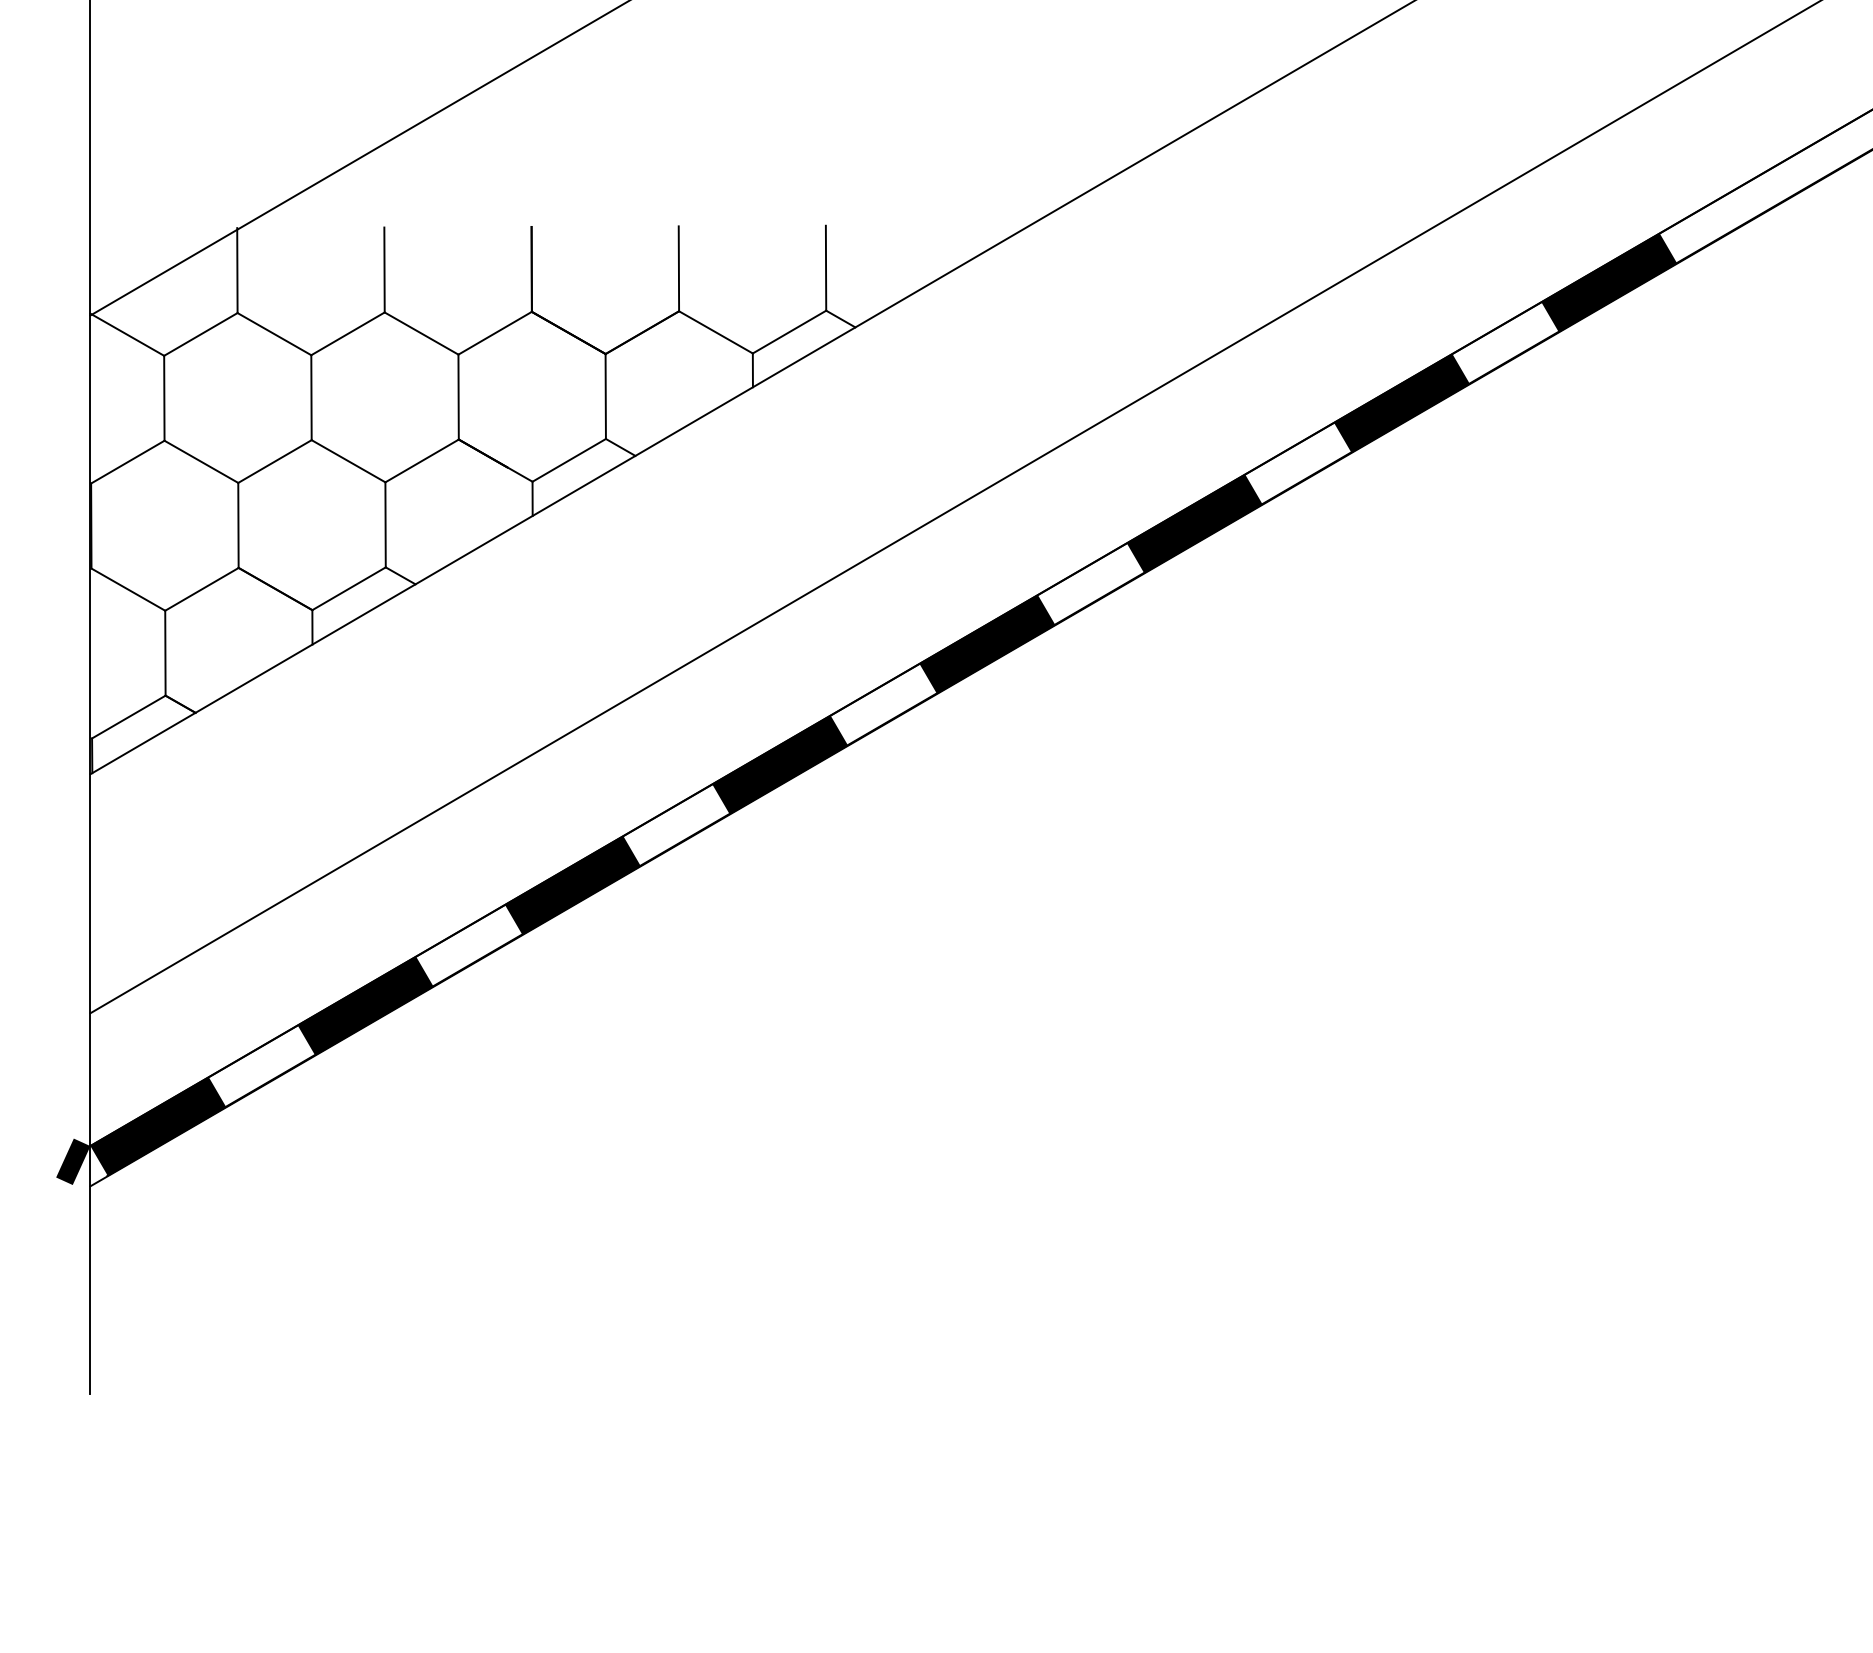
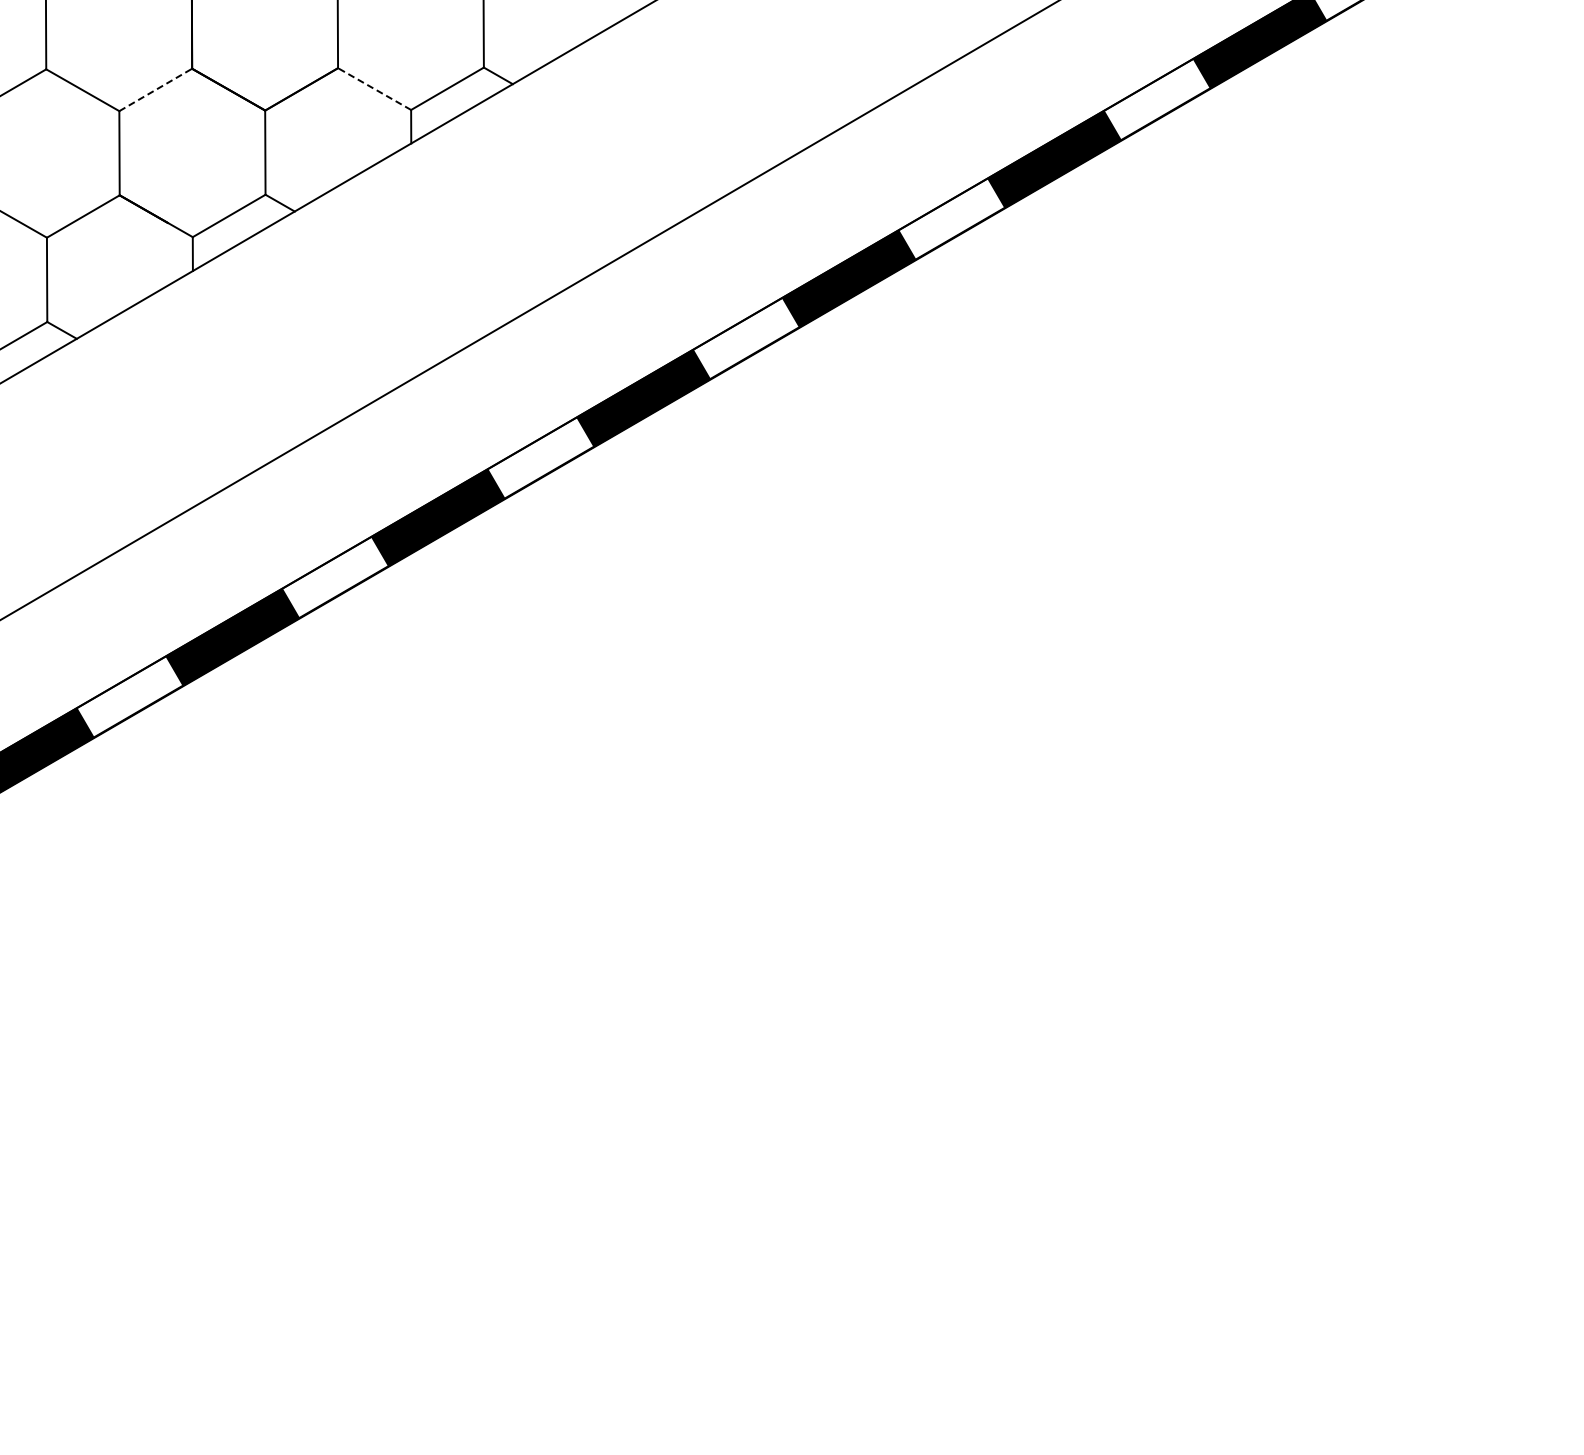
line: (715, 332) -> (374, 89), solid -> dashed
line: (495, 333) -> (156, 90), solid -> dashed

